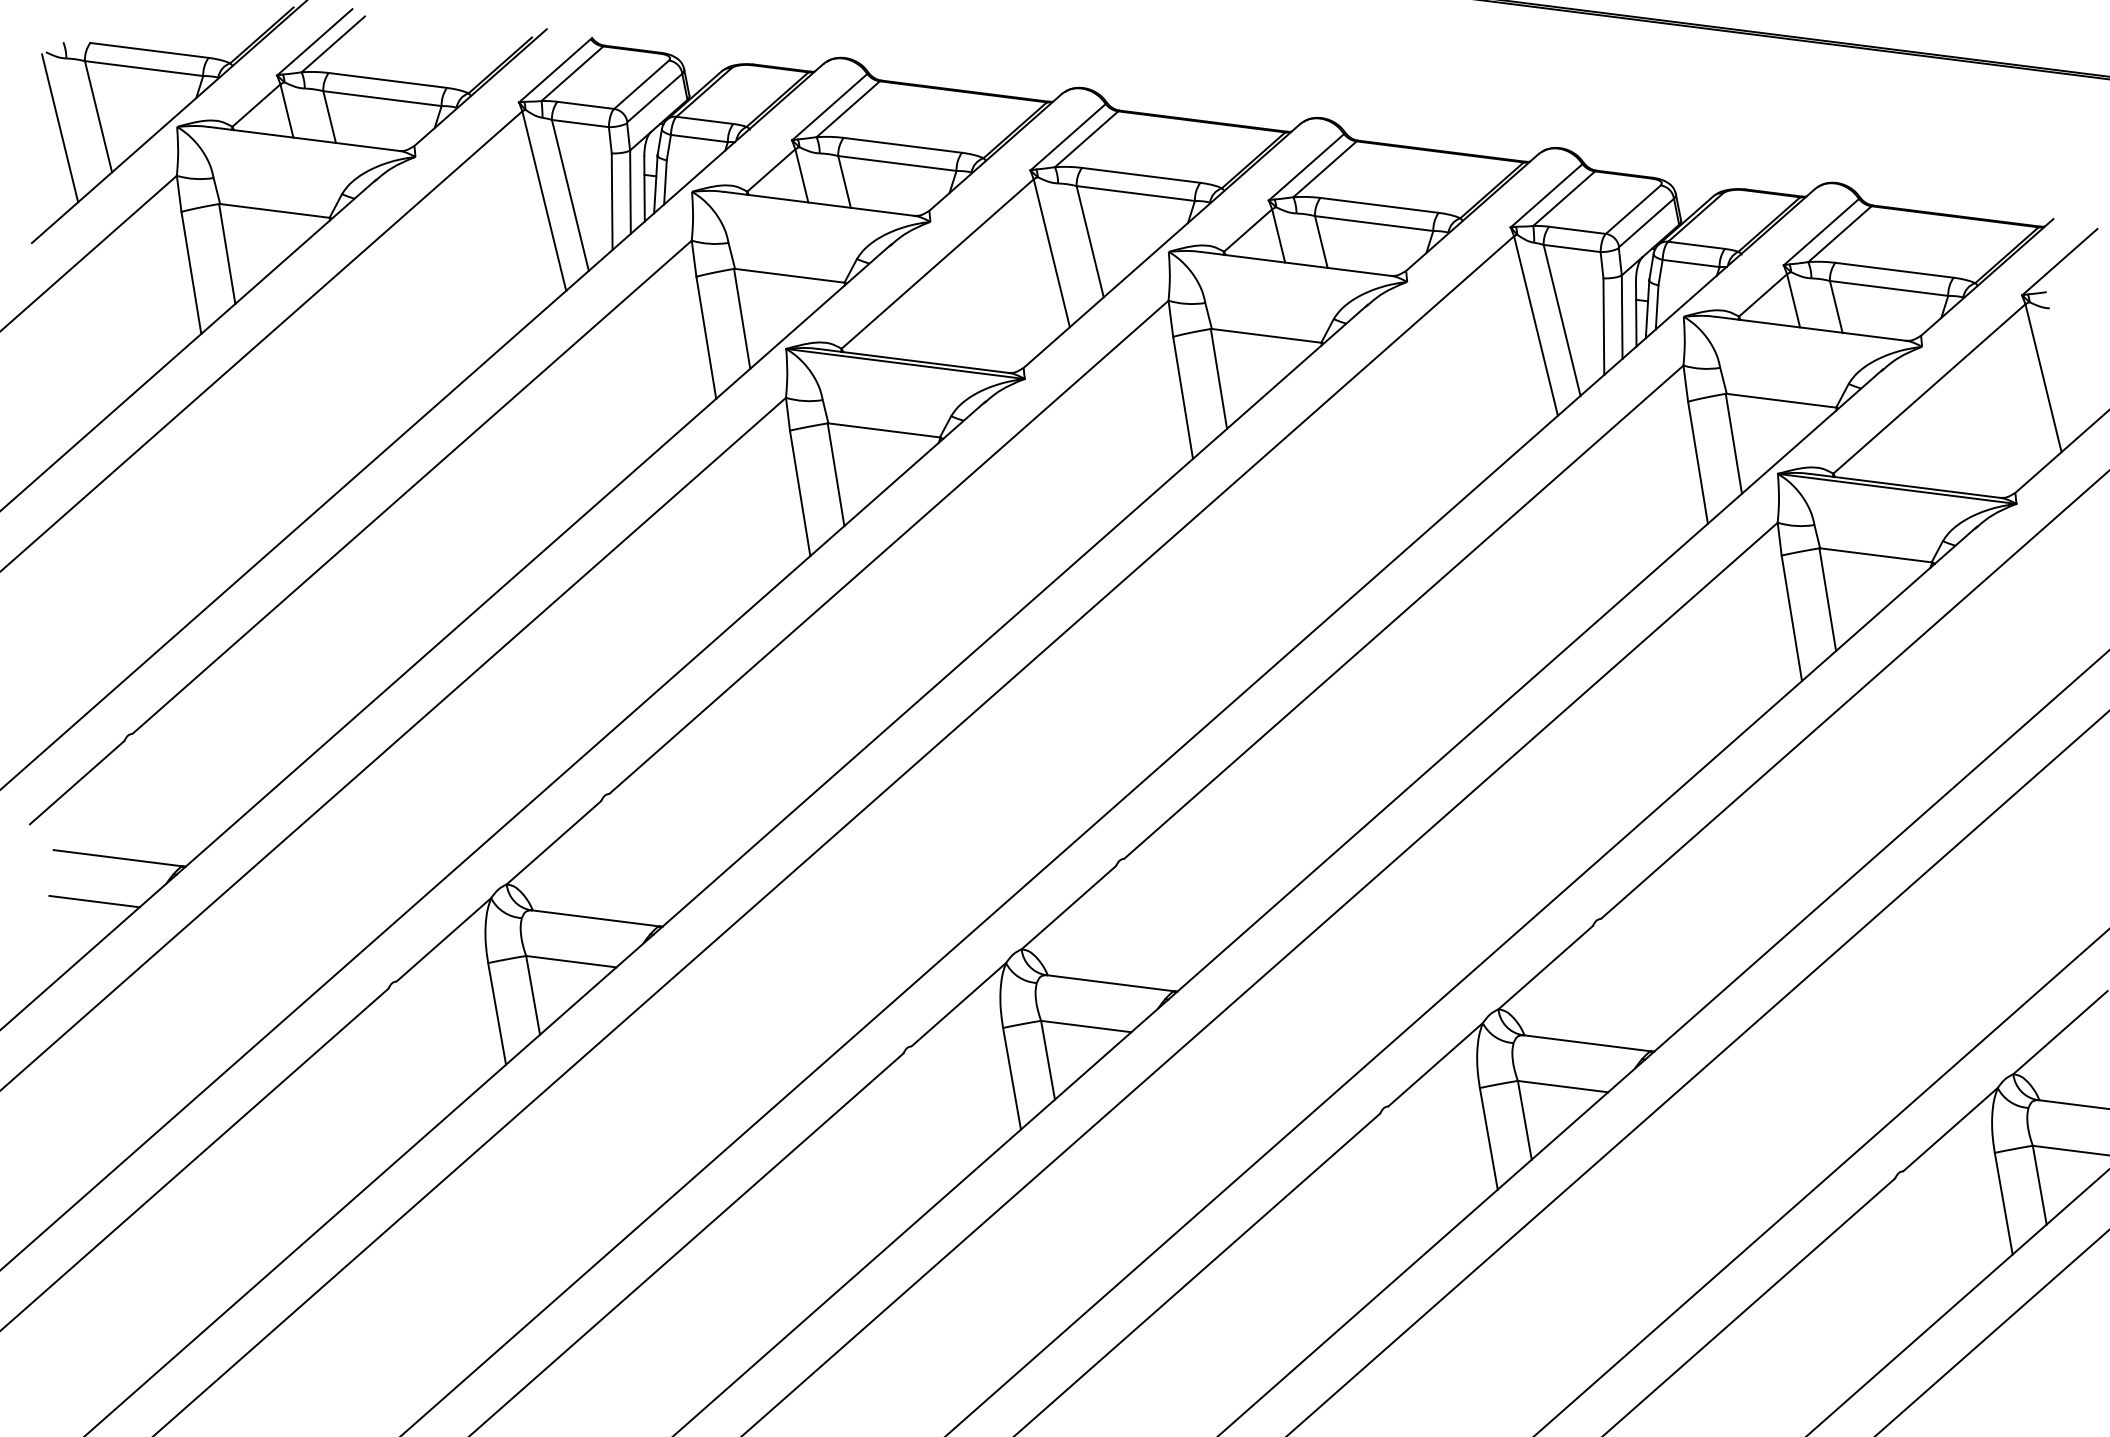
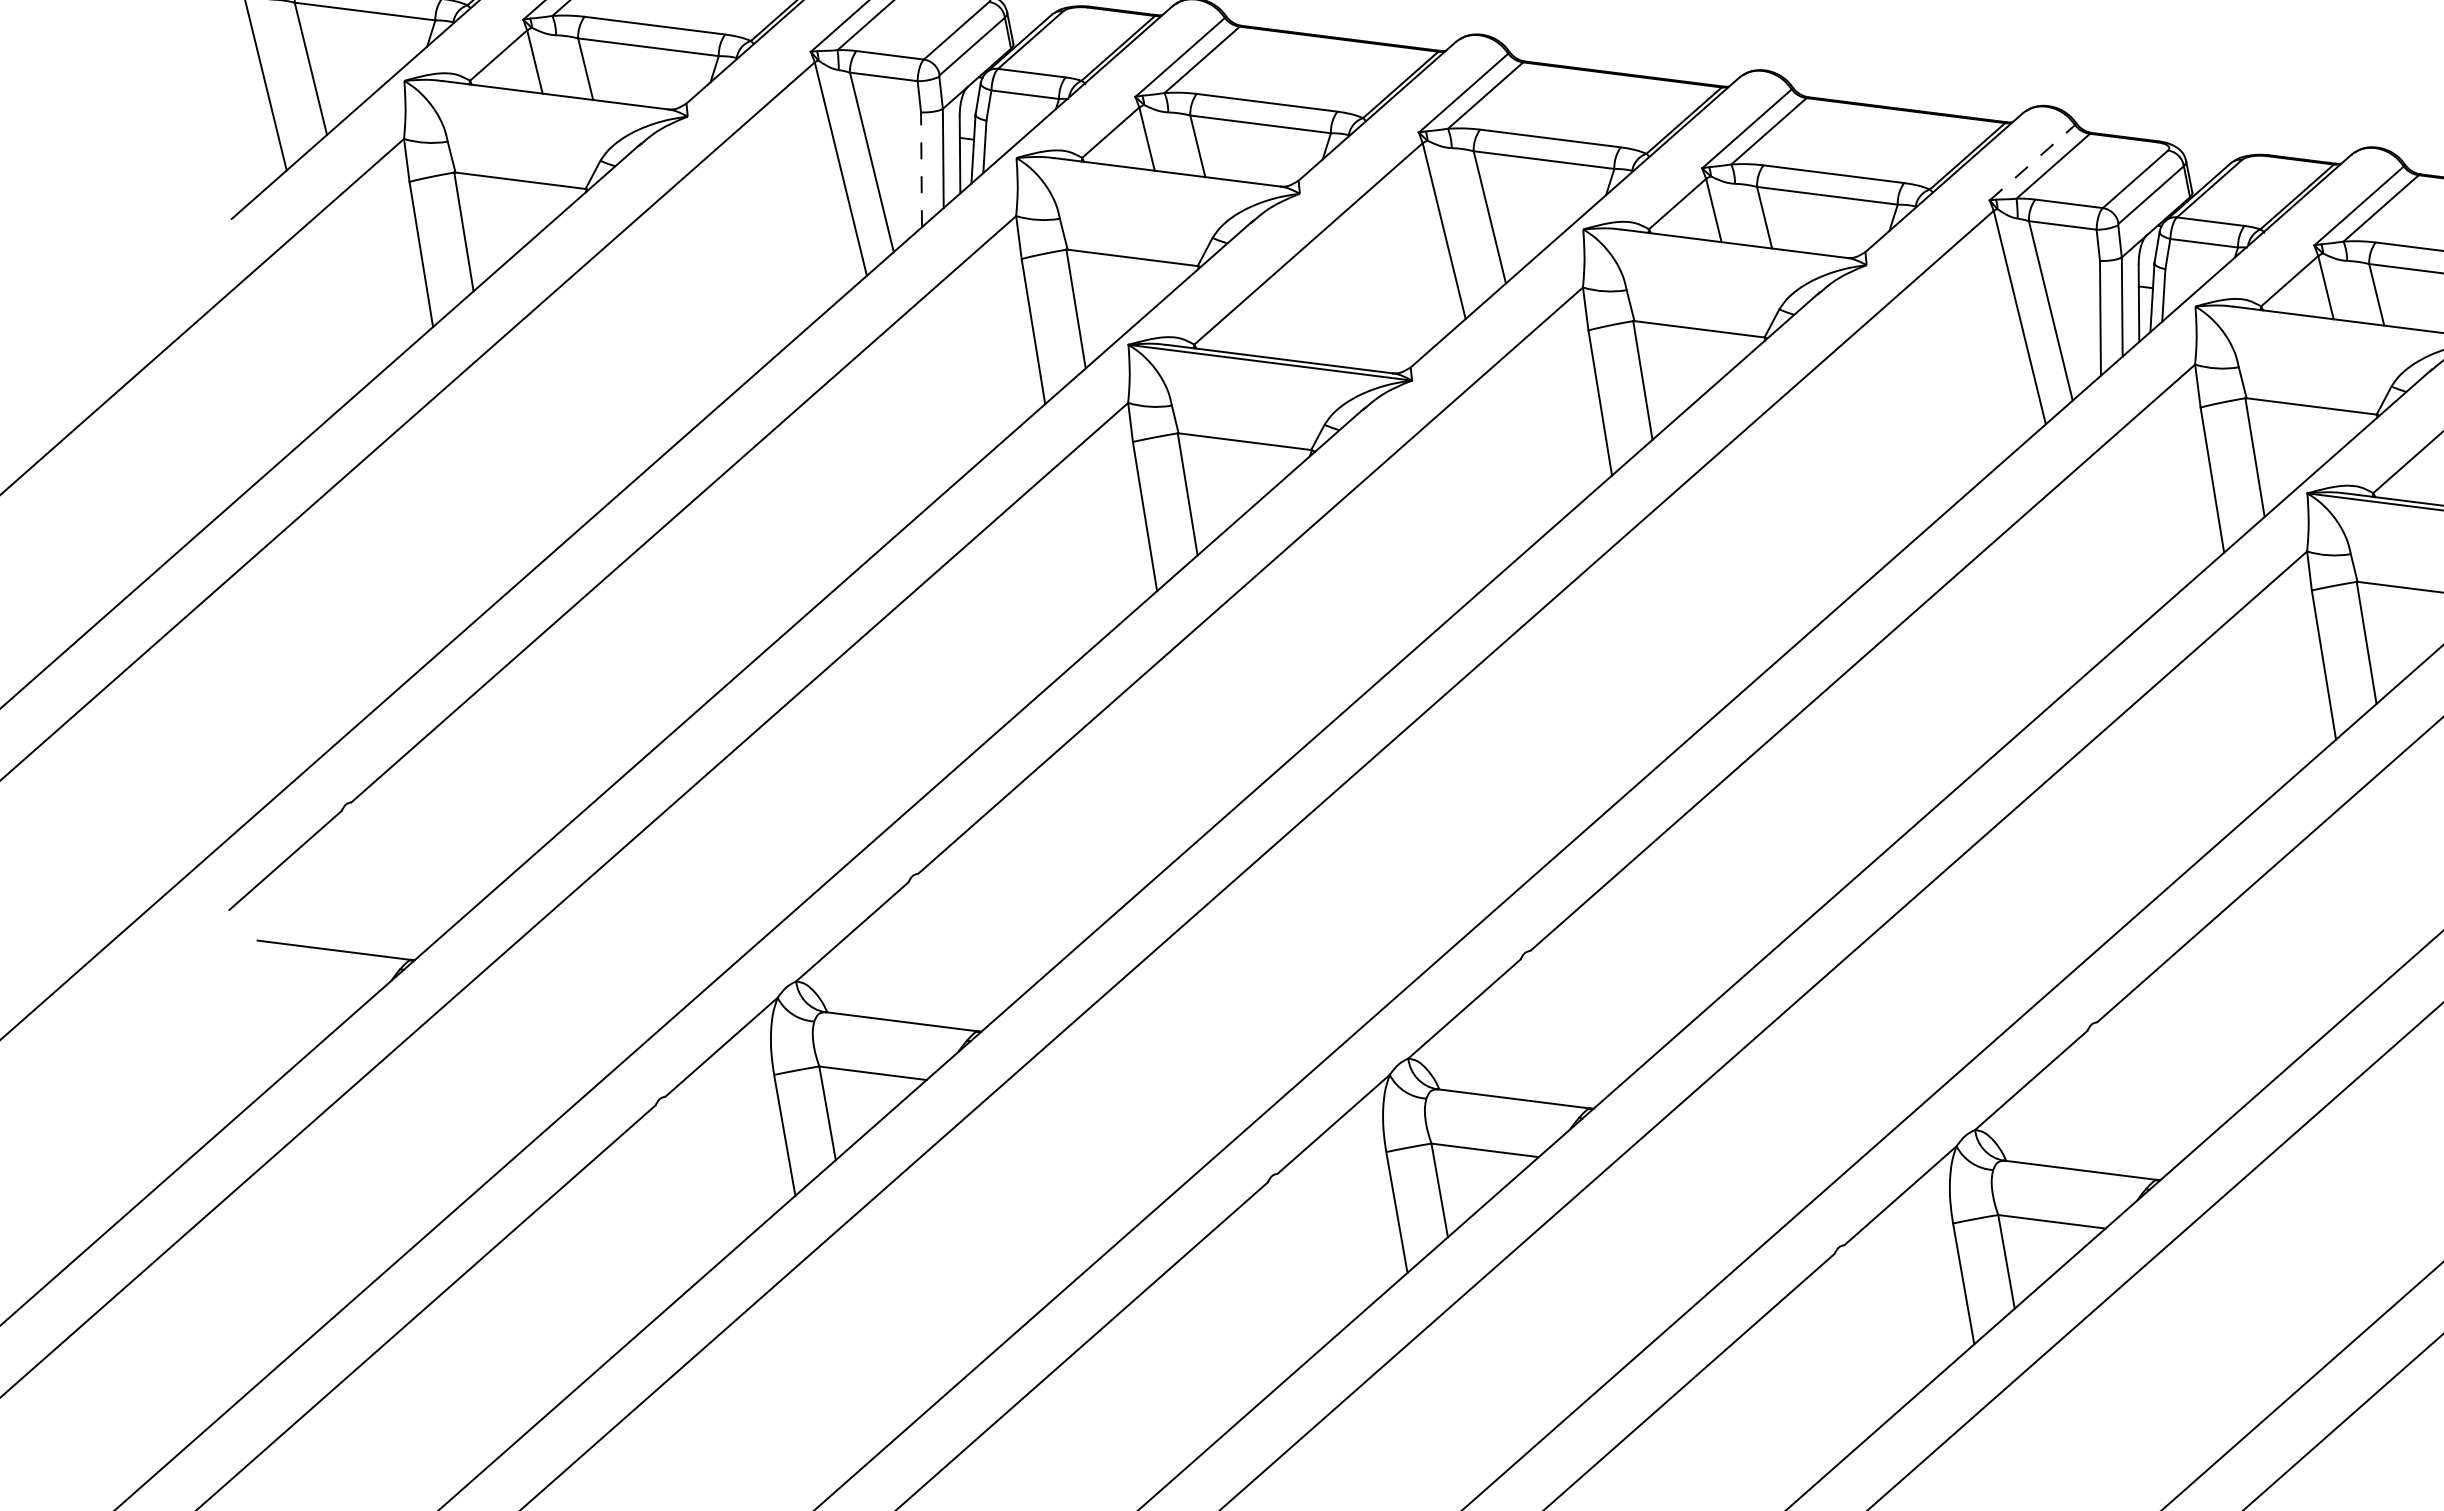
line: (1546, 195) -> (2032, 162), solid -> dashed
line: (612, 201) -> (921, 169), solid -> dashed
line: (94, 901) -> (306, 1001), removed

